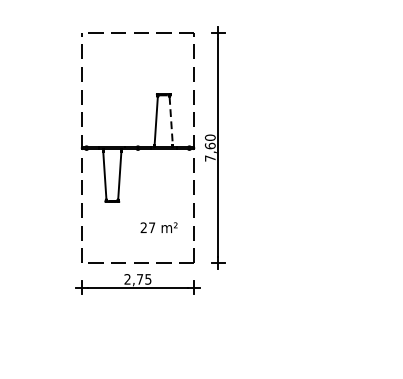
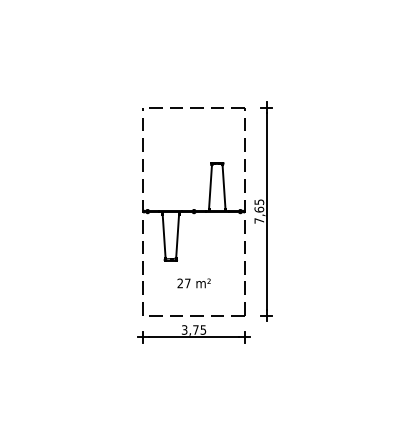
line: (171, 121) -> (224, 187), dashed -> solid
text: (210, 138) -> (259, 202), 7,60 -> 7,65
text: (158, 227) -> (193, 283), moved
text: (127, 279) -> (184, 330), 2,75 -> 3,75

